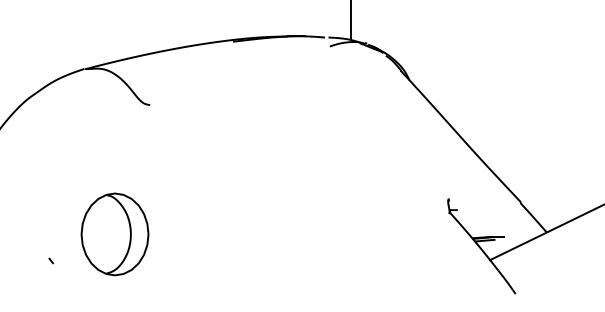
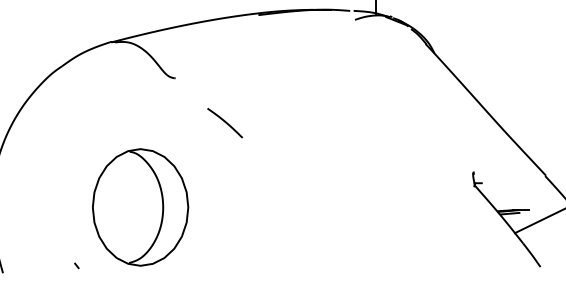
curve: (199, 149) -> (224, 122), added
part: (114, 234) -> (140, 207), size x1.43
line: (50, 260) -> (76, 265), moved

